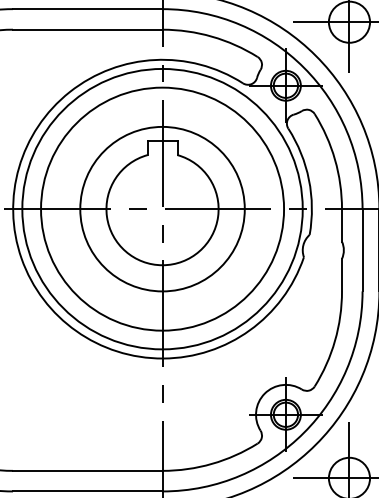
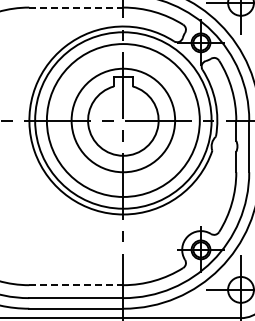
line: (88, 29) -> (76, 7), solid -> dashed
line: (88, 471) -> (76, 285), solid -> dashed

